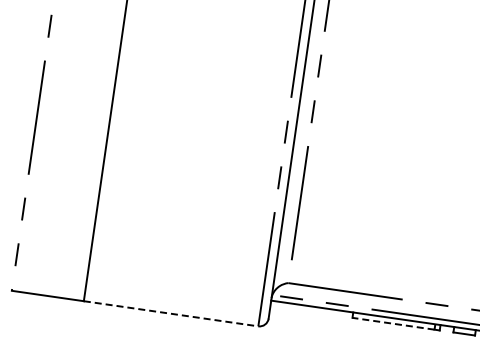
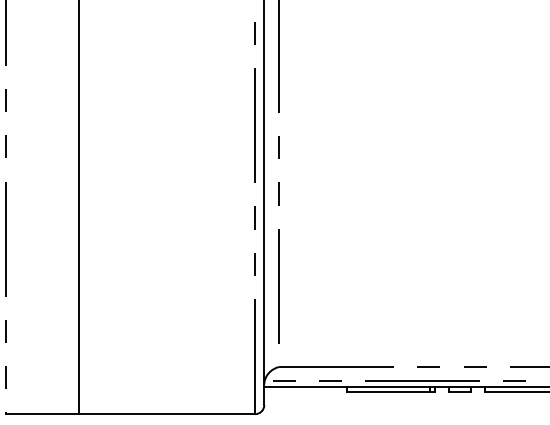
line: (171, 314) -> (167, 414), dashed -> solid
line: (393, 323) -> (388, 392), dashed -> solid

